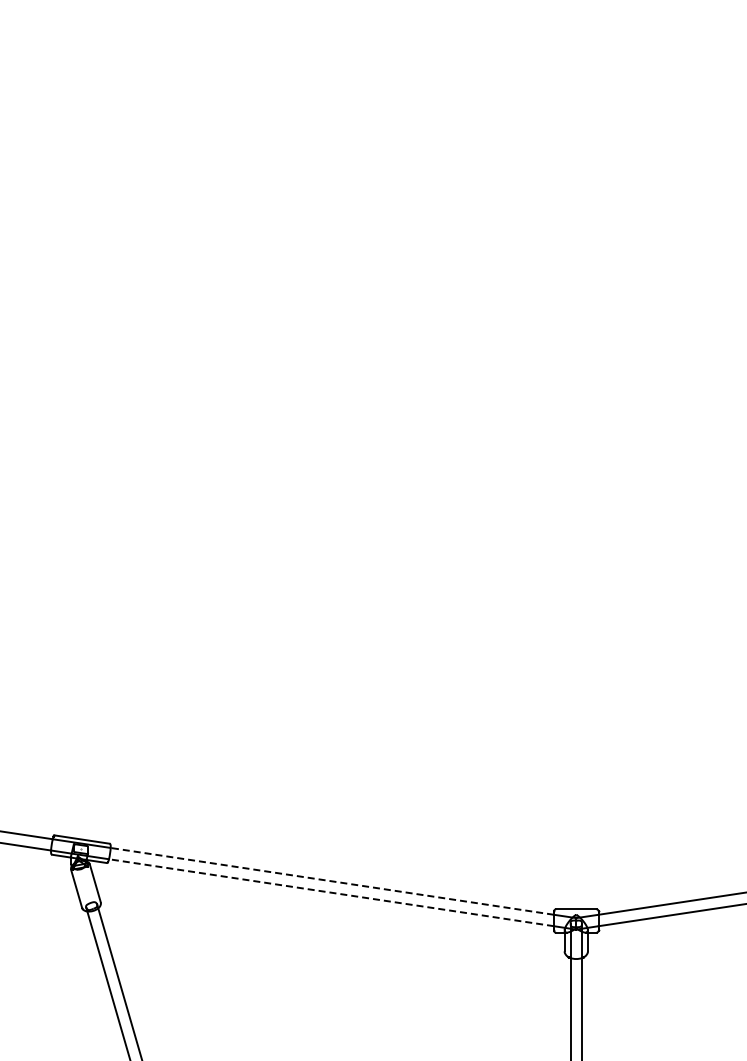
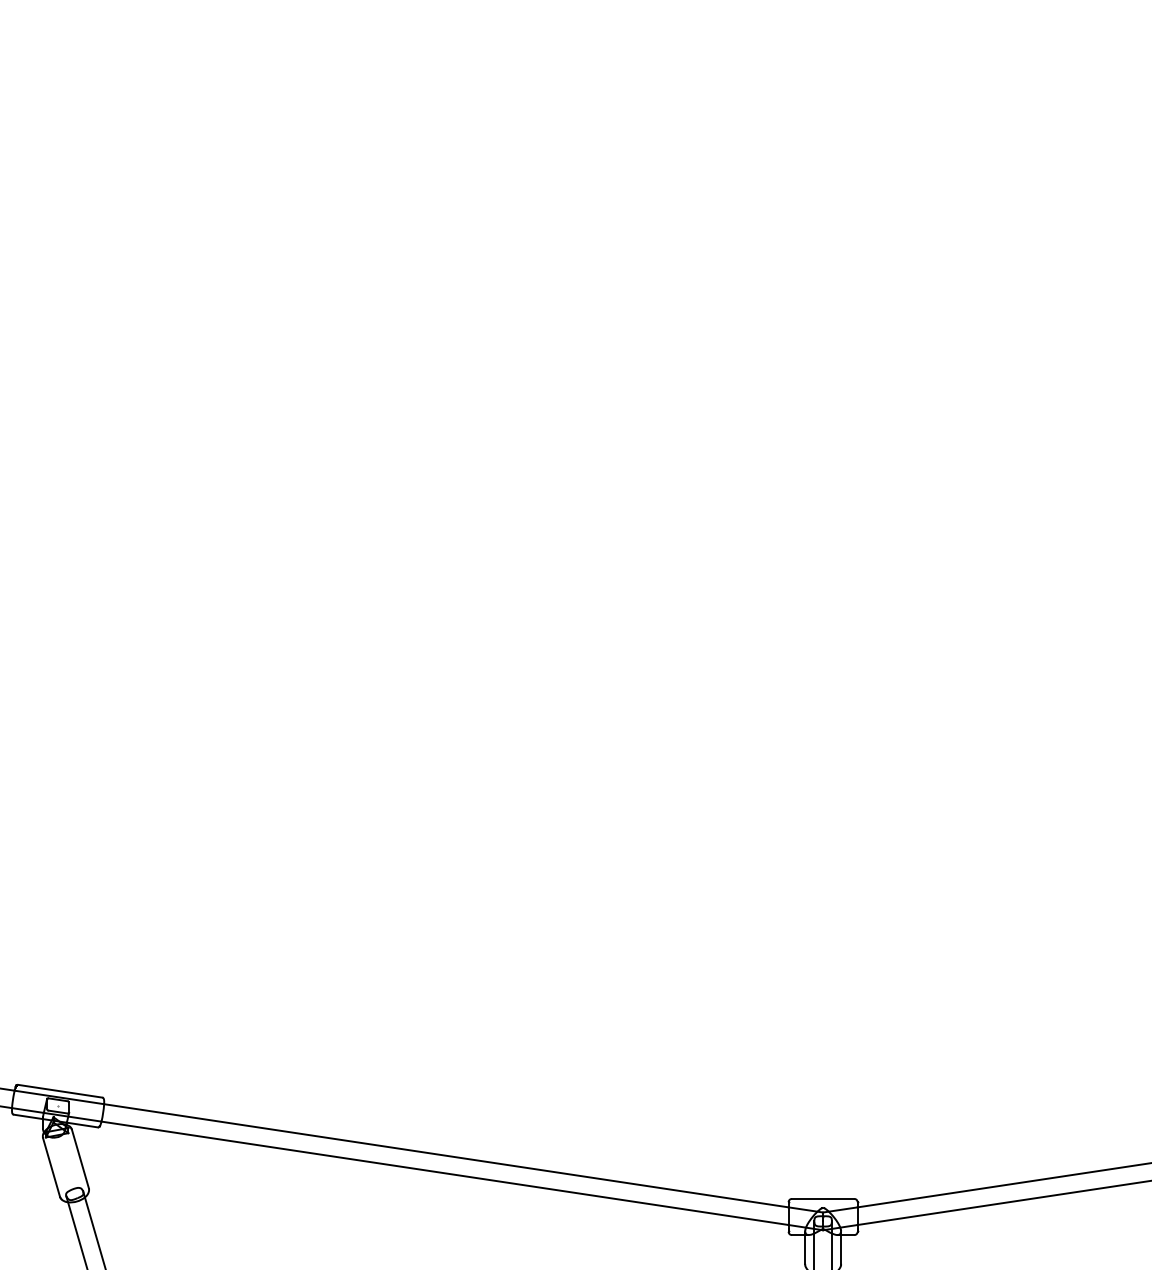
line: (331, 881) -> (445, 1155), dashed -> solid
line: (331, 892) -> (445, 1172), dashed -> solid

